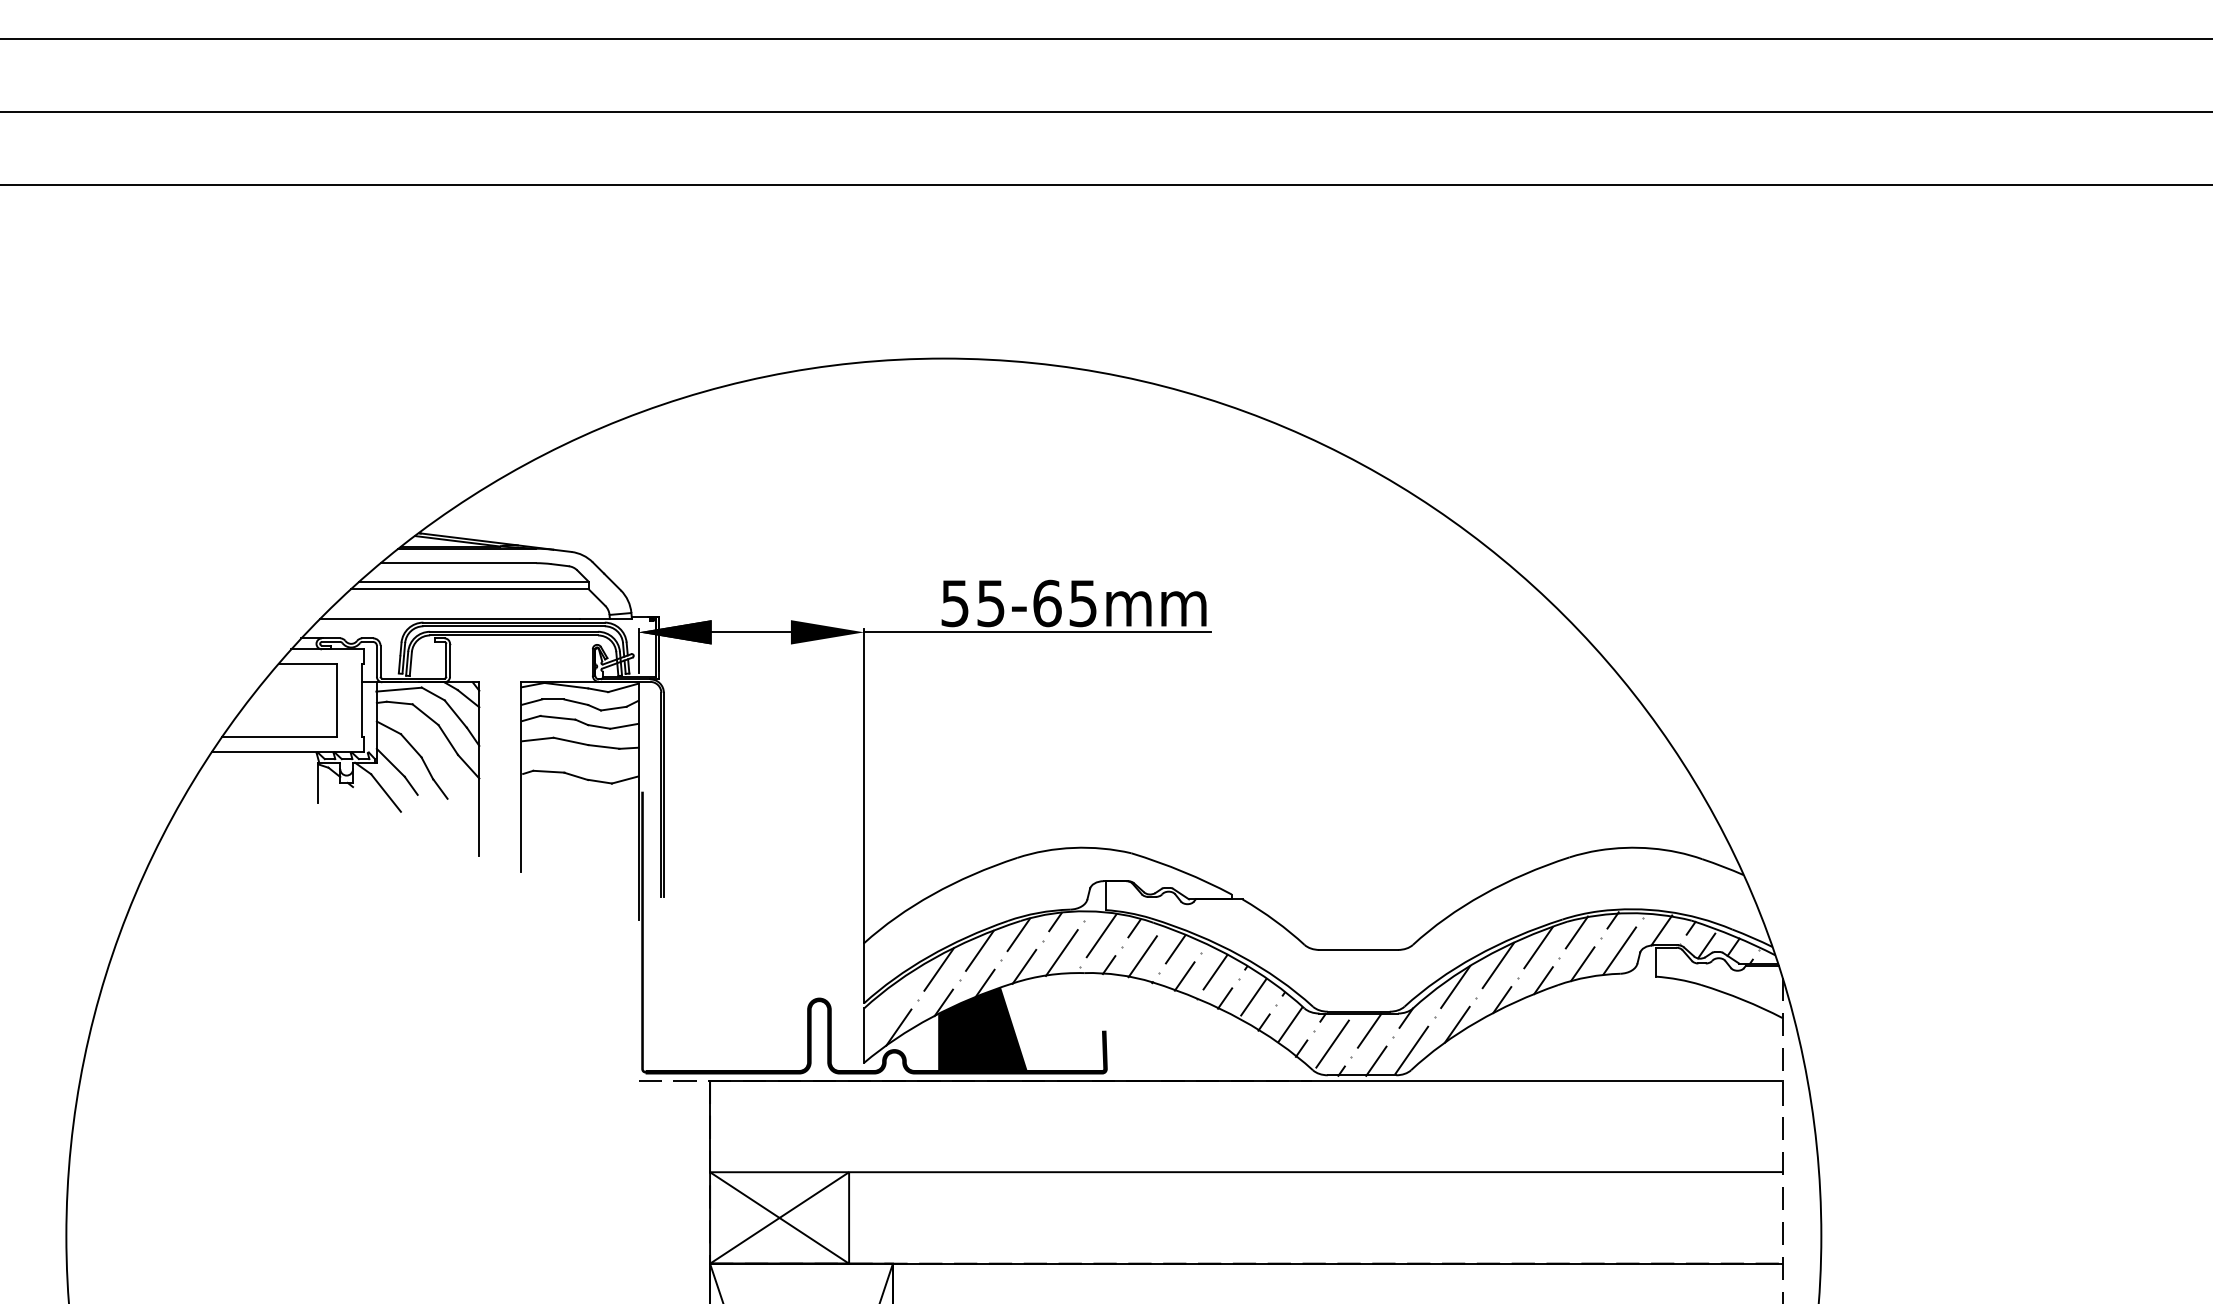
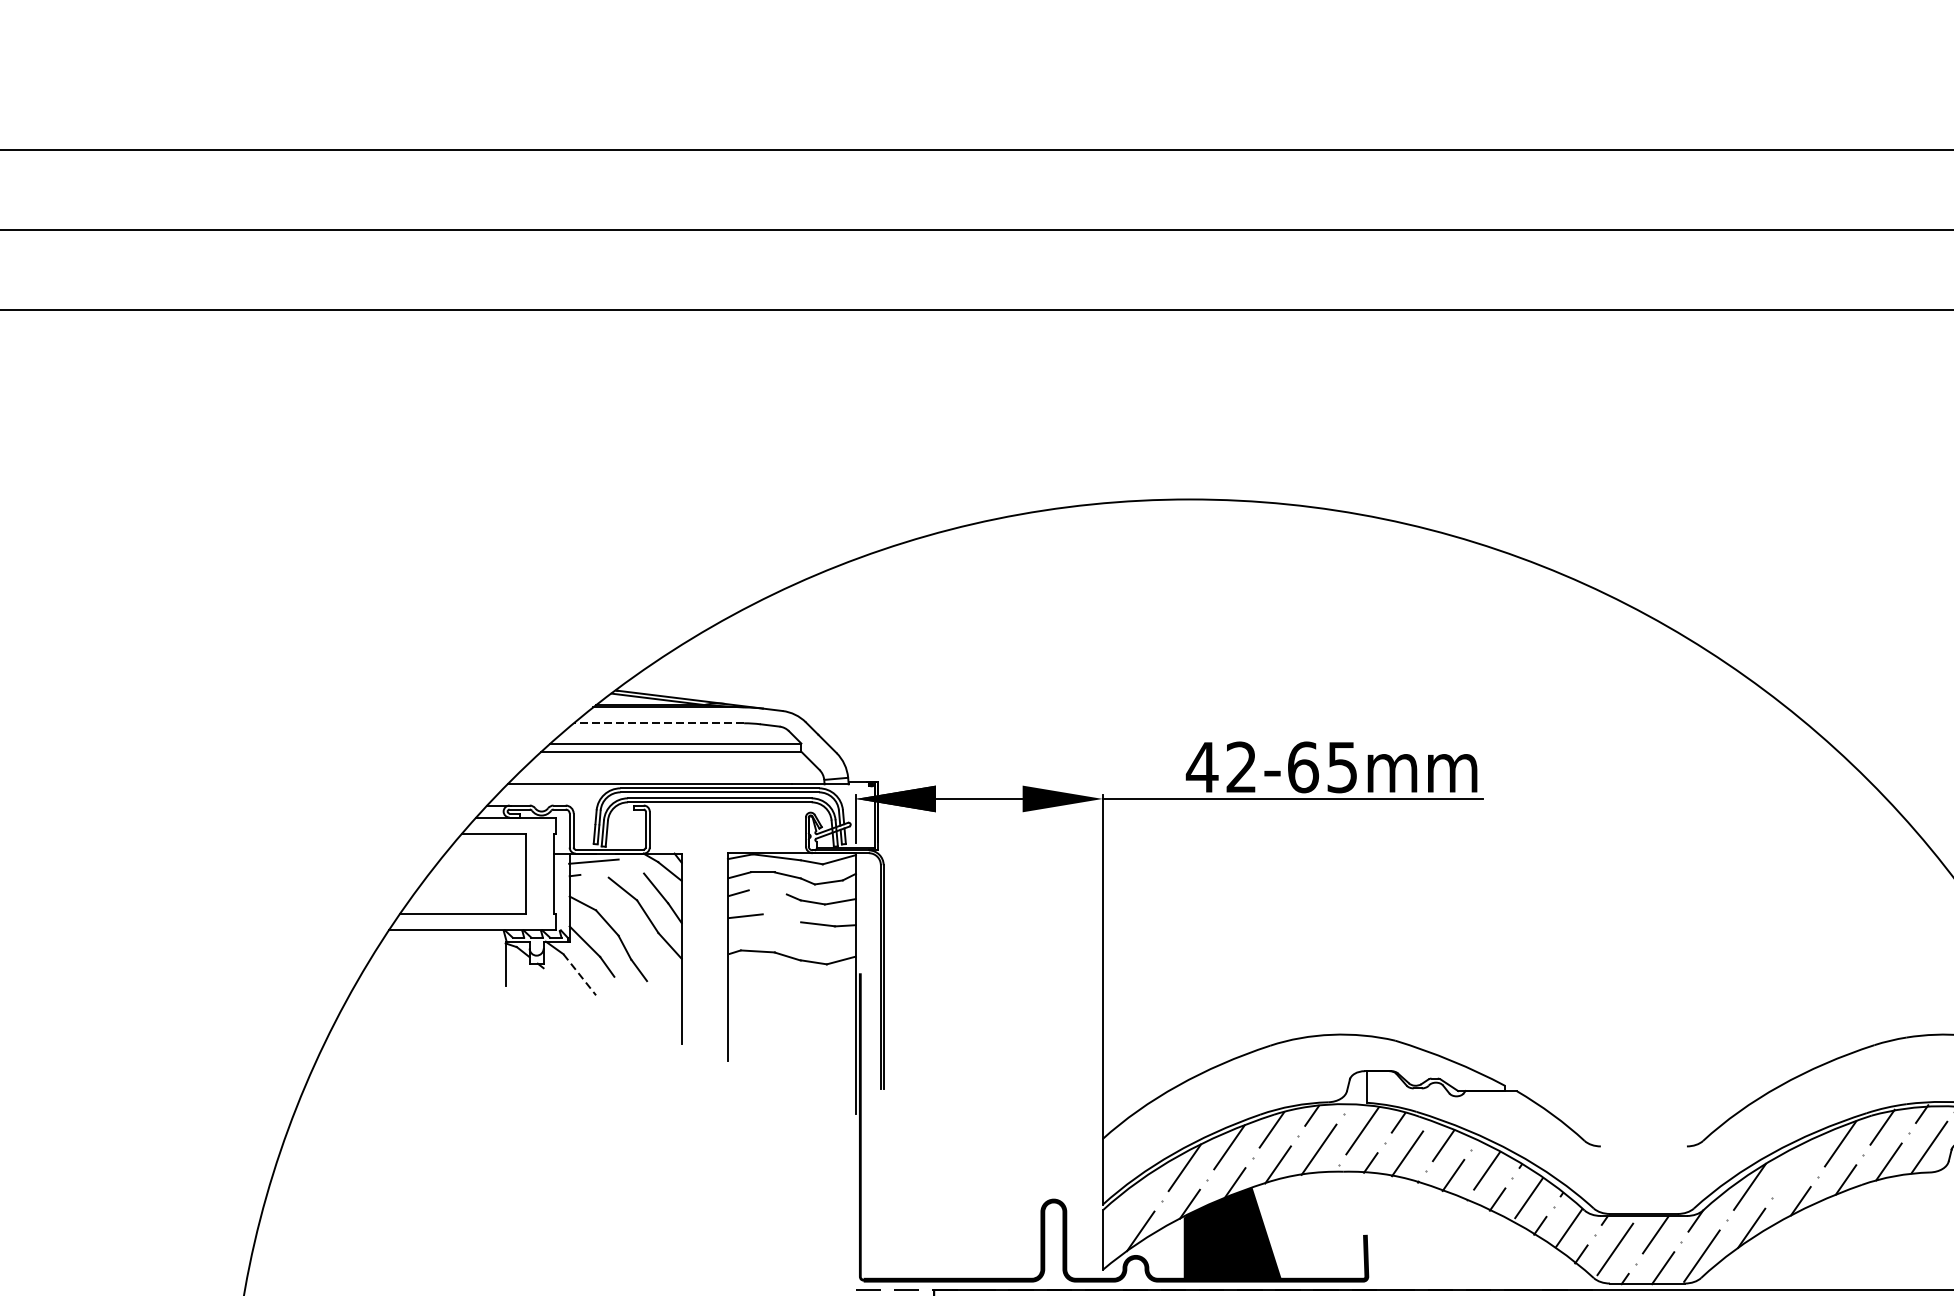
line: (458, 563) -> (658, 723), solid -> dashed
text: (972, 603) -> (1221, 767), 55-65mm -> 42-65mm
line: (432, 693) -> (630, 865), removed
line: (399, 702) -> (594, 875), removed
line: (557, 717) -> (767, 892), removed
line: (570, 741) -> (781, 918), removed
line: (386, 793) -> (580, 975), solid -> dashed
line: (1358, 949) -> (1643, 1145), removed
line: (1498, 965) -> (1796, 1163), removed

